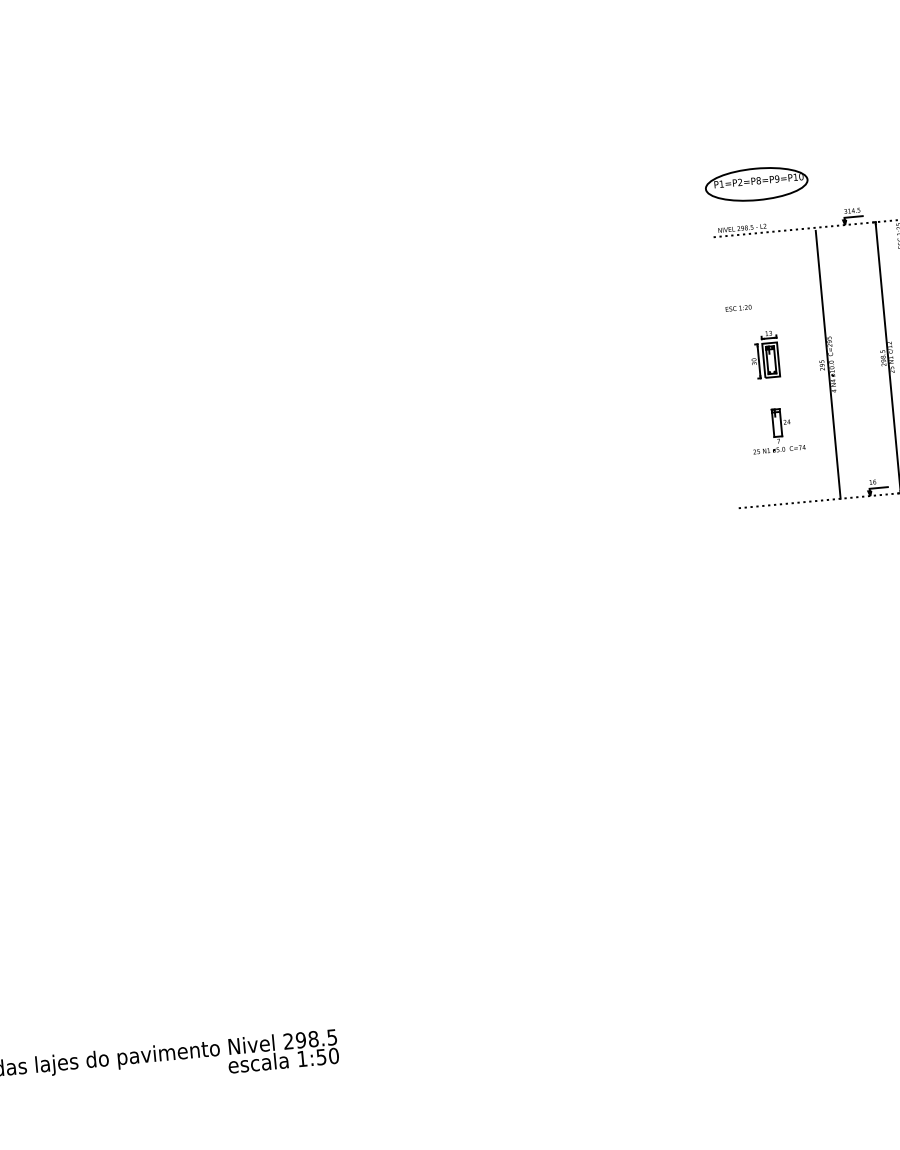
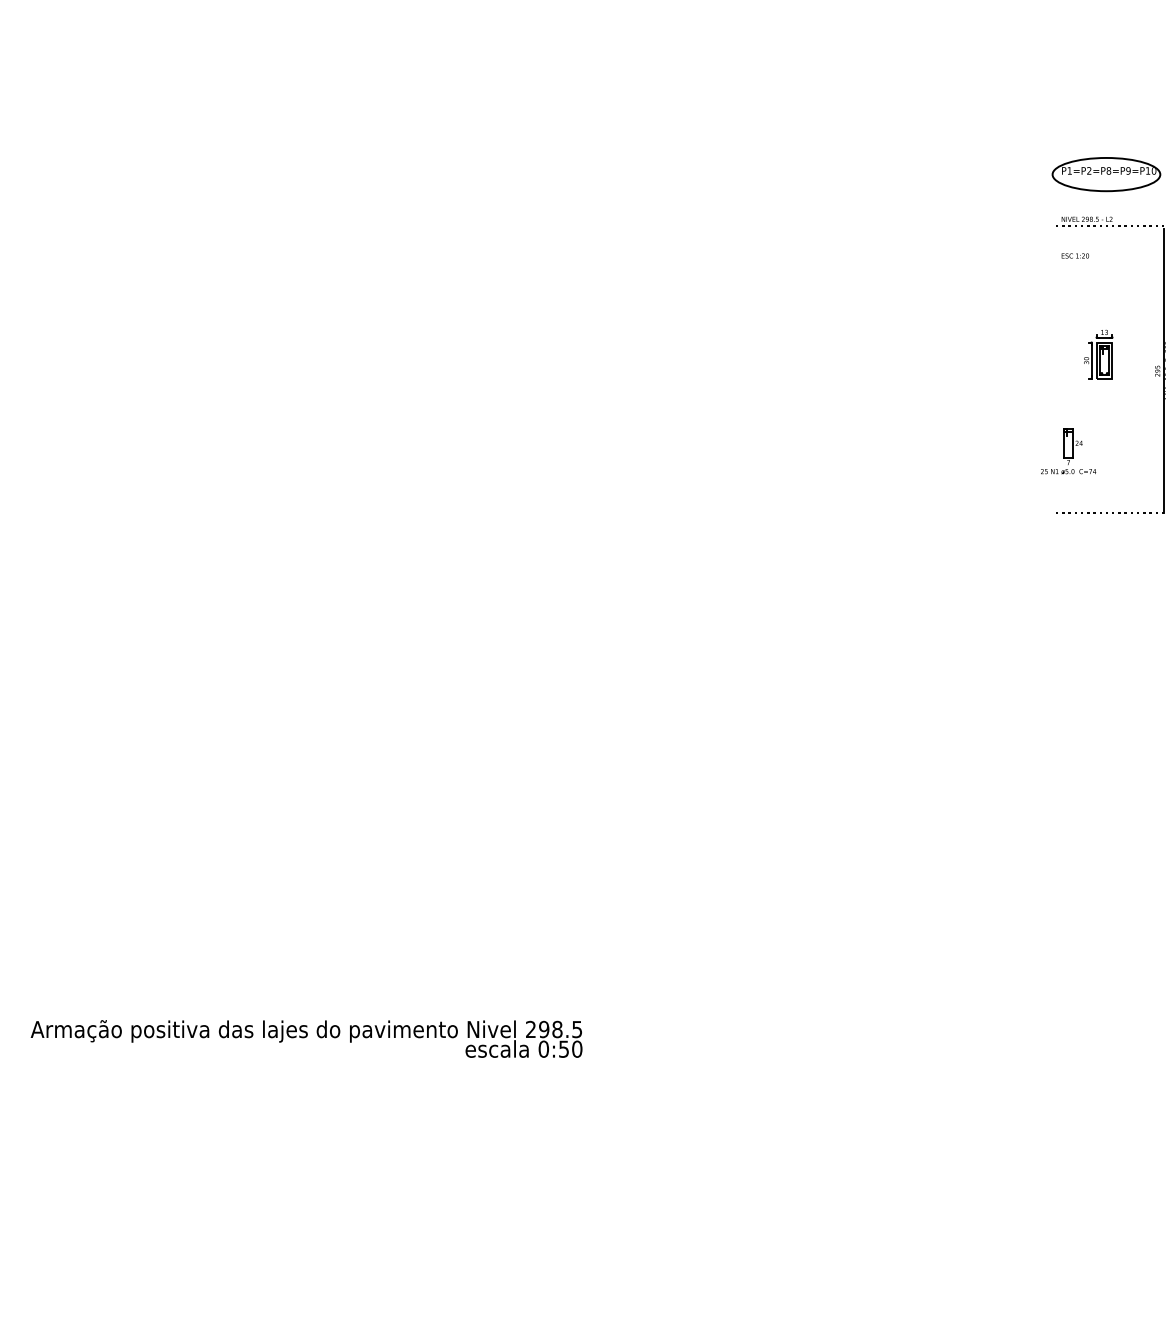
text: (737, 307) -> (1074, 255), moved
part: (777, 430) -> (1068, 451), moved
text: (302, 1058) -> (543, 1048), 1:50 -> 0:50

